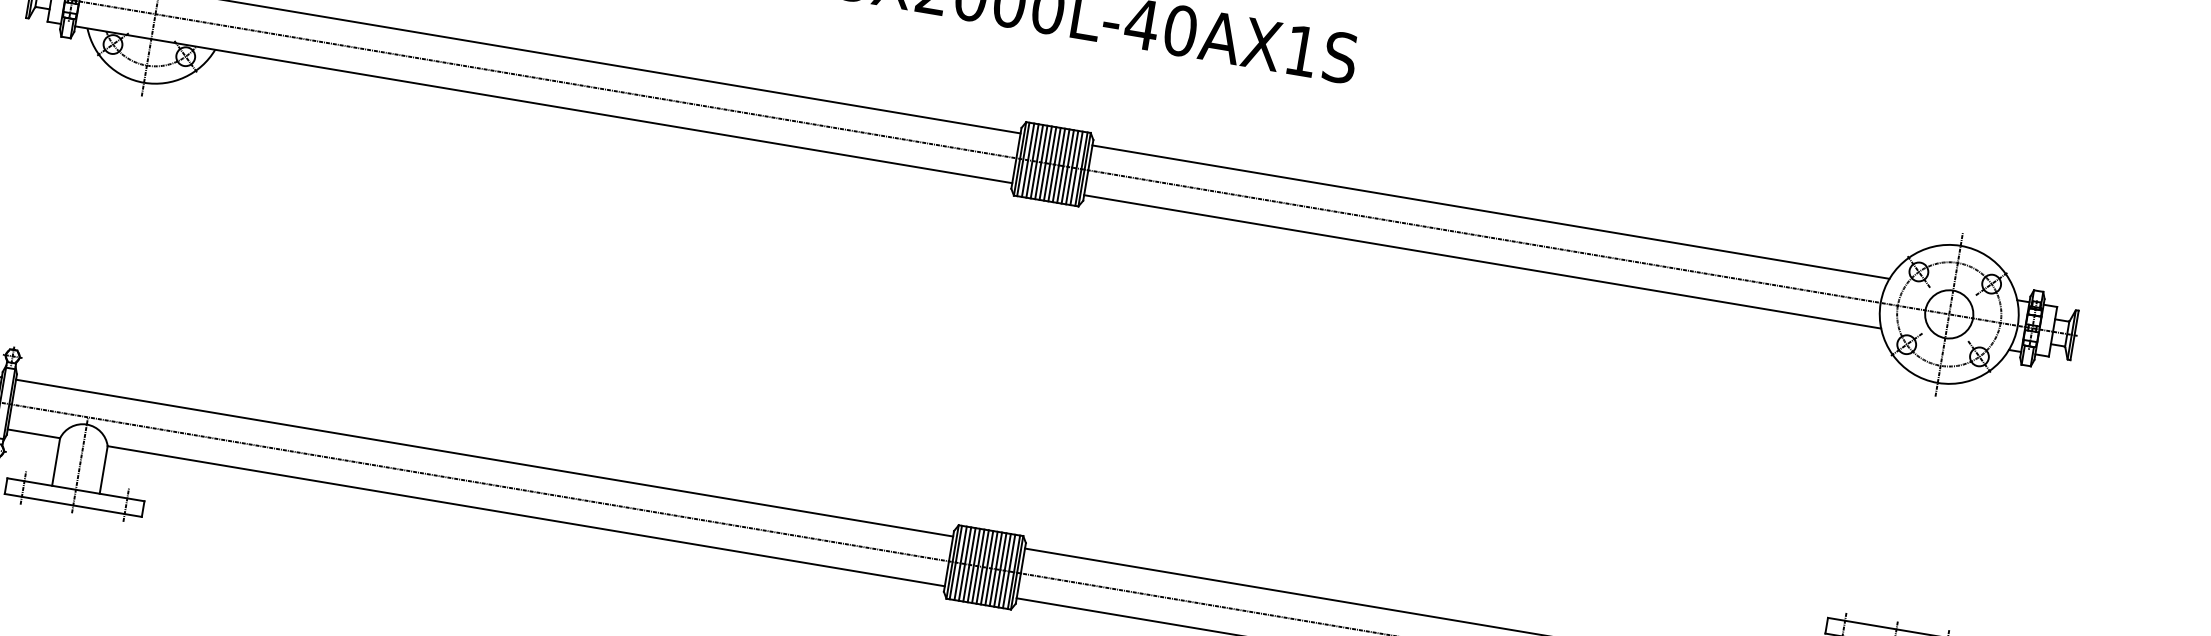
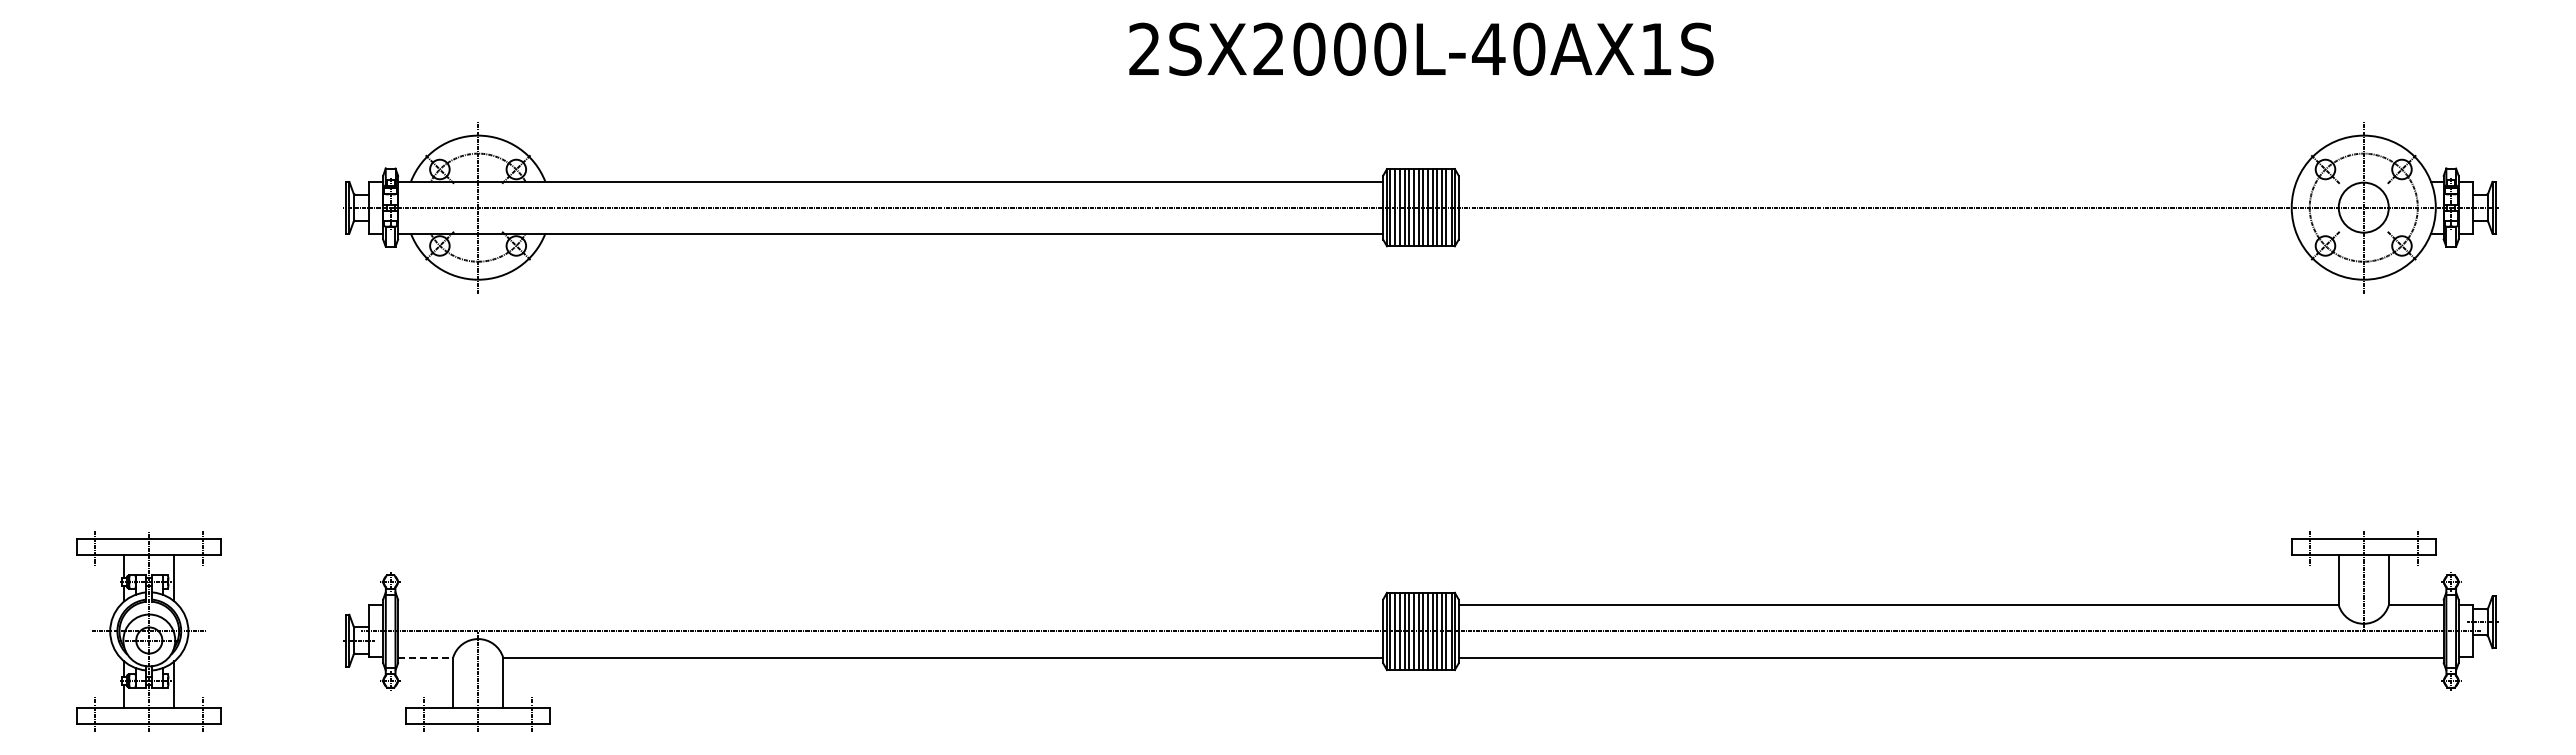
line: (1490, 212) -> (1877, 181), removed
line: (1482, 261) -> (1877, 233), removed
line: (33, 433) -> (425, 657), solid -> dashed
line: (484, 458) -> (890, 605), removed

